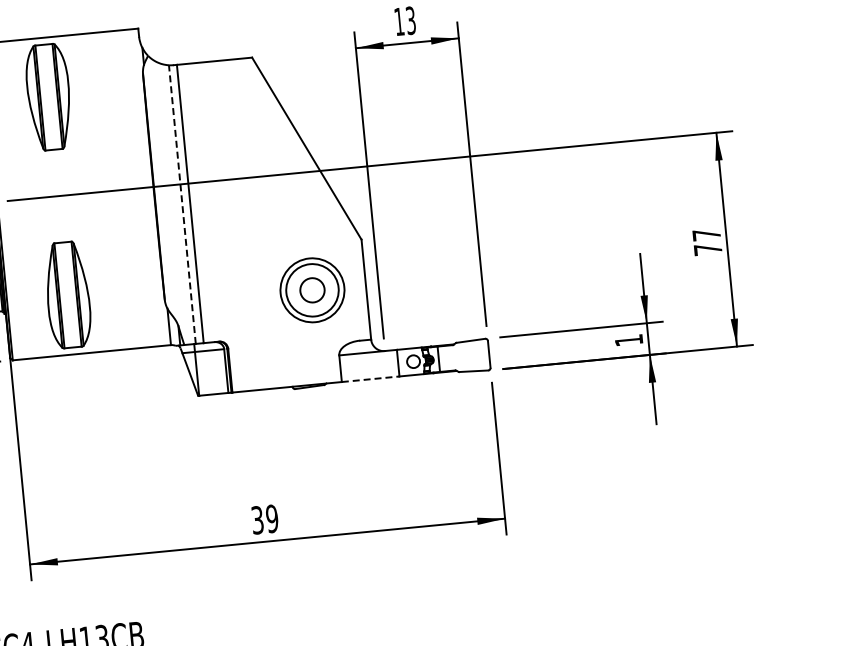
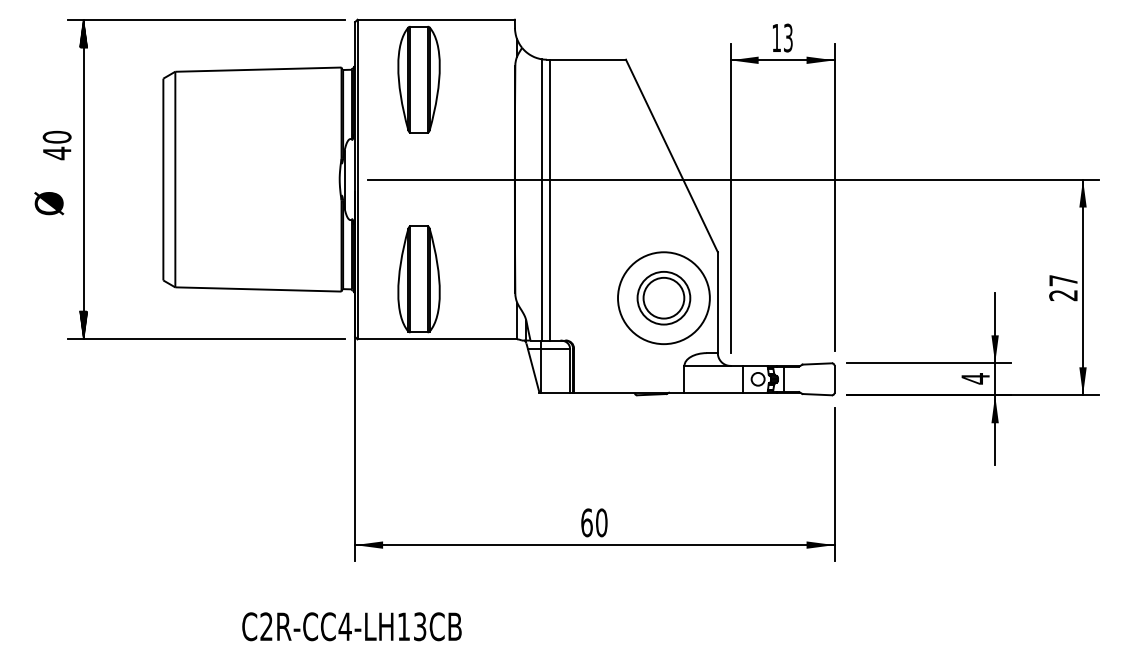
line: (182, 204) -> (542, 199), dashed -> solid
text: (708, 249) -> (1063, 295), 77 -> 27
circle: (311, 289) -> (663, 297), size x1.67
circle: (312, 290) -> (663, 298), size x1.43
text: (628, 340) -> (975, 378), 1 -> 4
line: (371, 378) -> (714, 392), dashed -> solid
text: (265, 519) -> (594, 522), 39 -> 60

